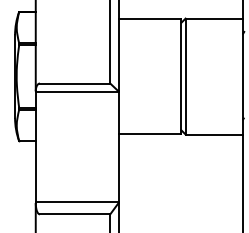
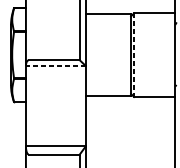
line: (185, 76) -> (134, 55), solid -> dashed
line: (76, 91) -> (55, 65), solid -> dashed

